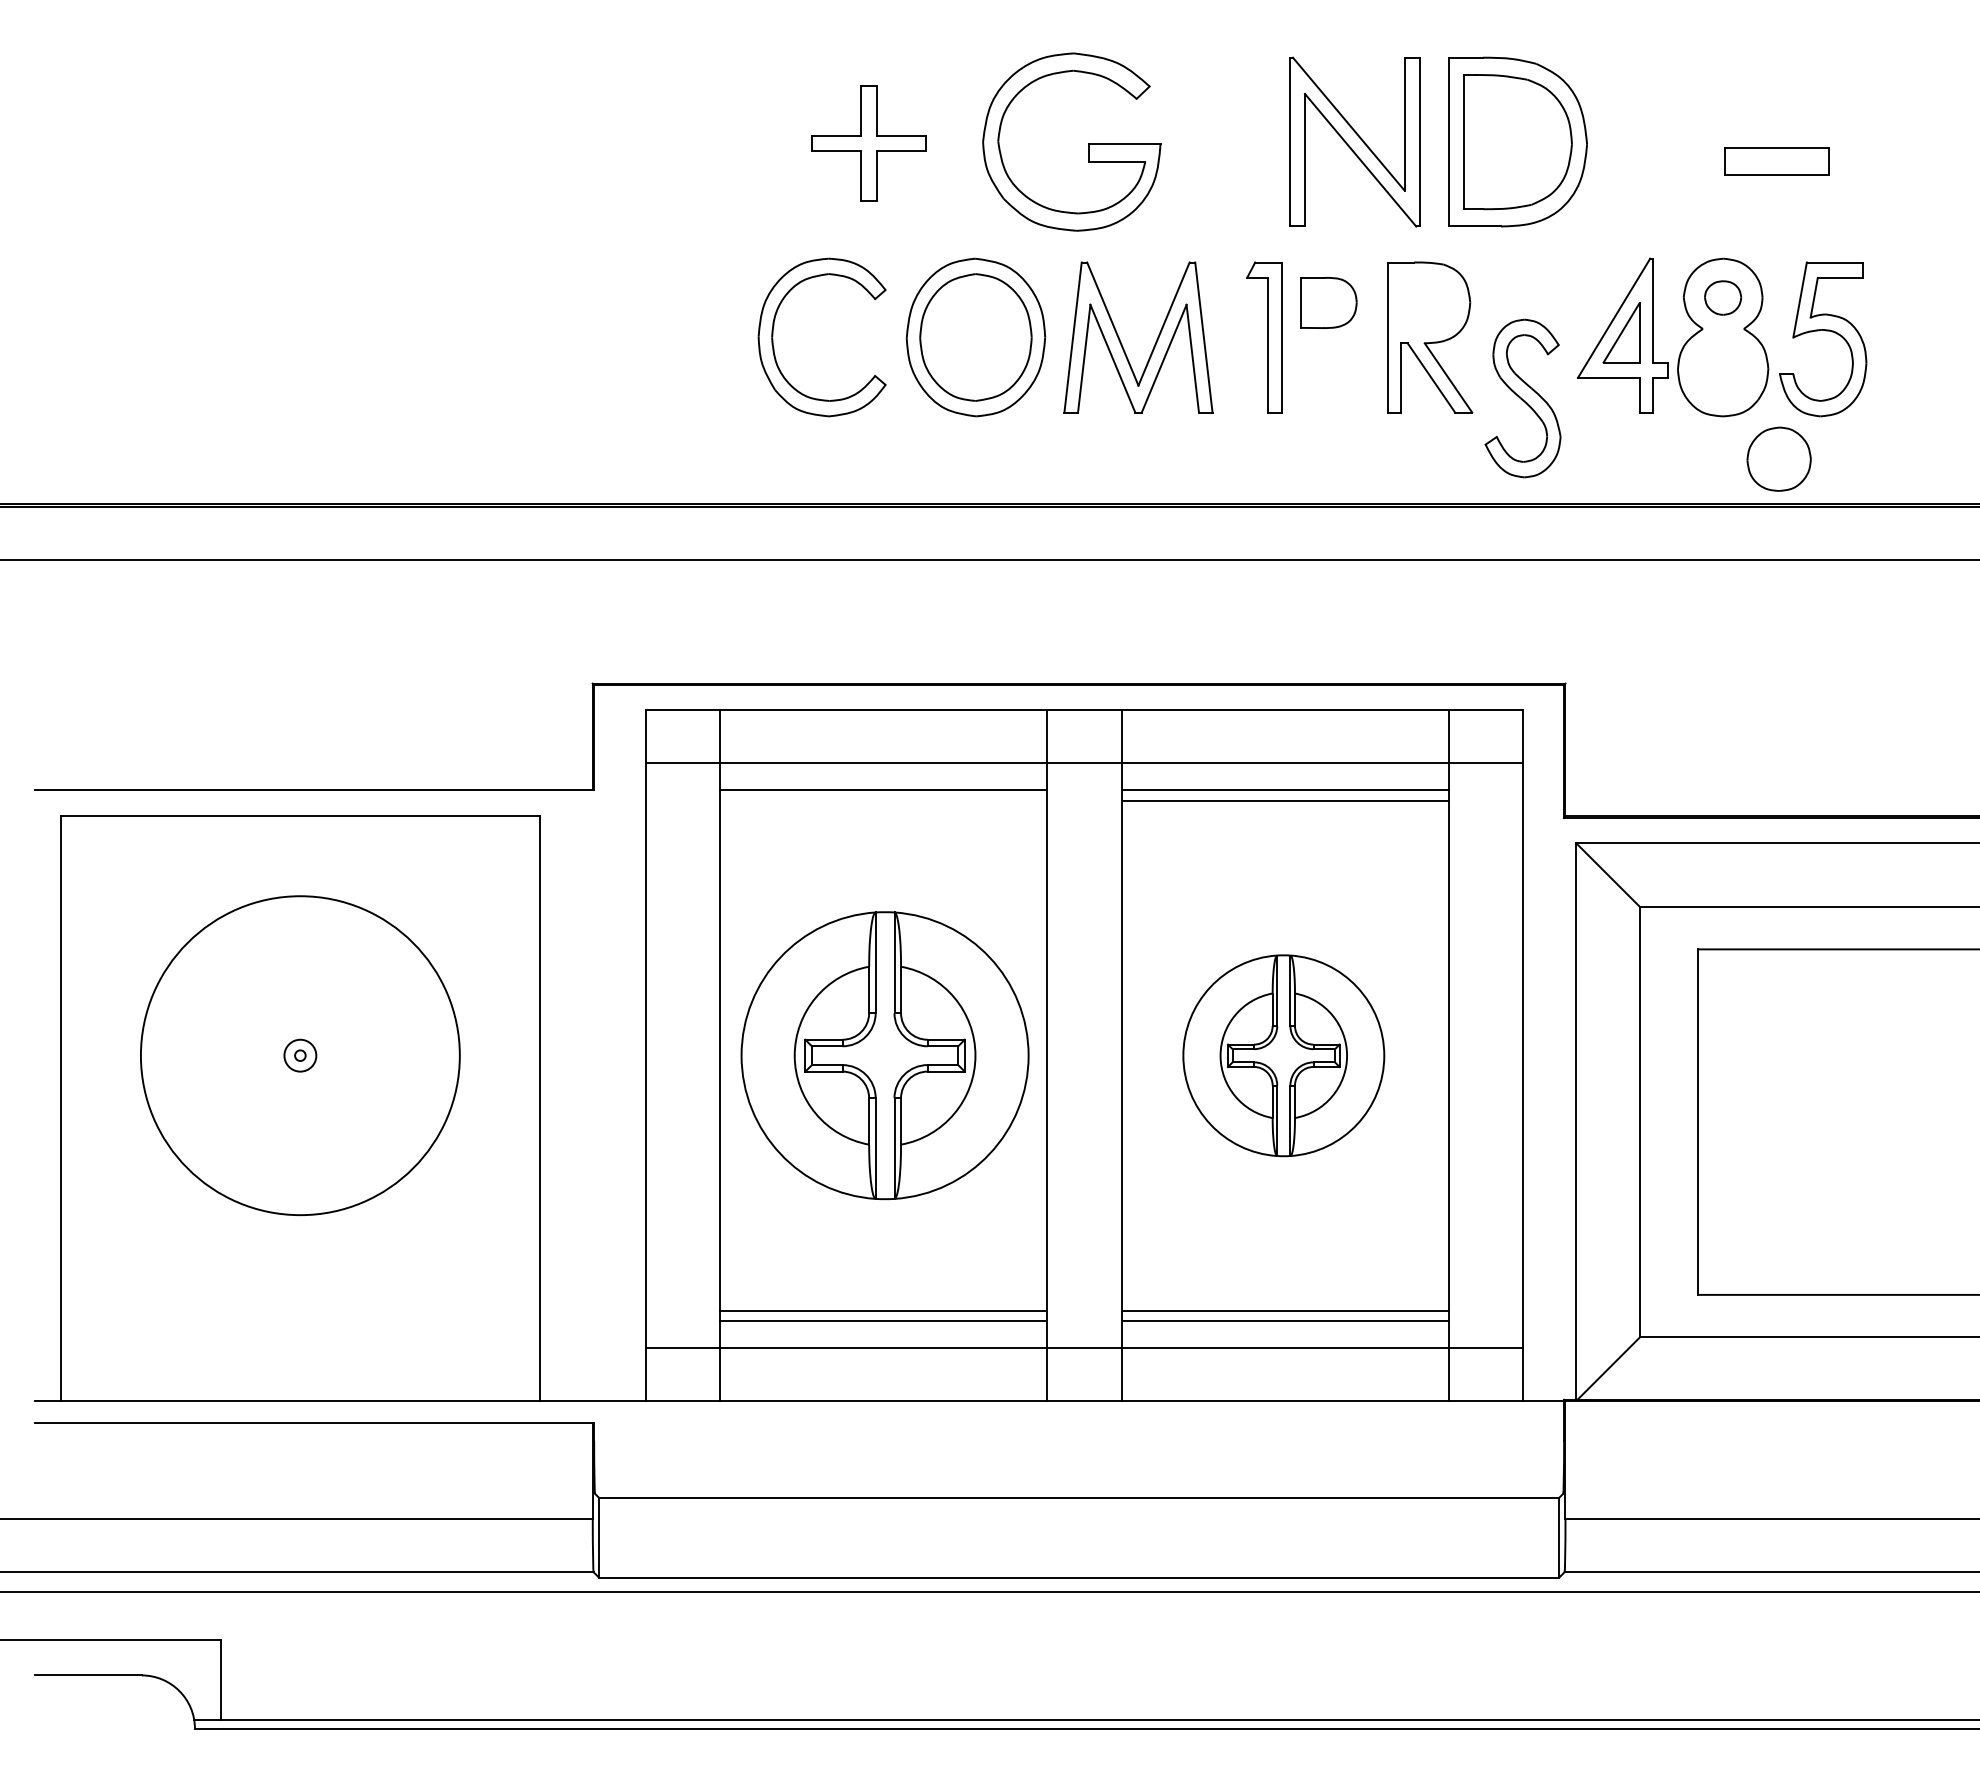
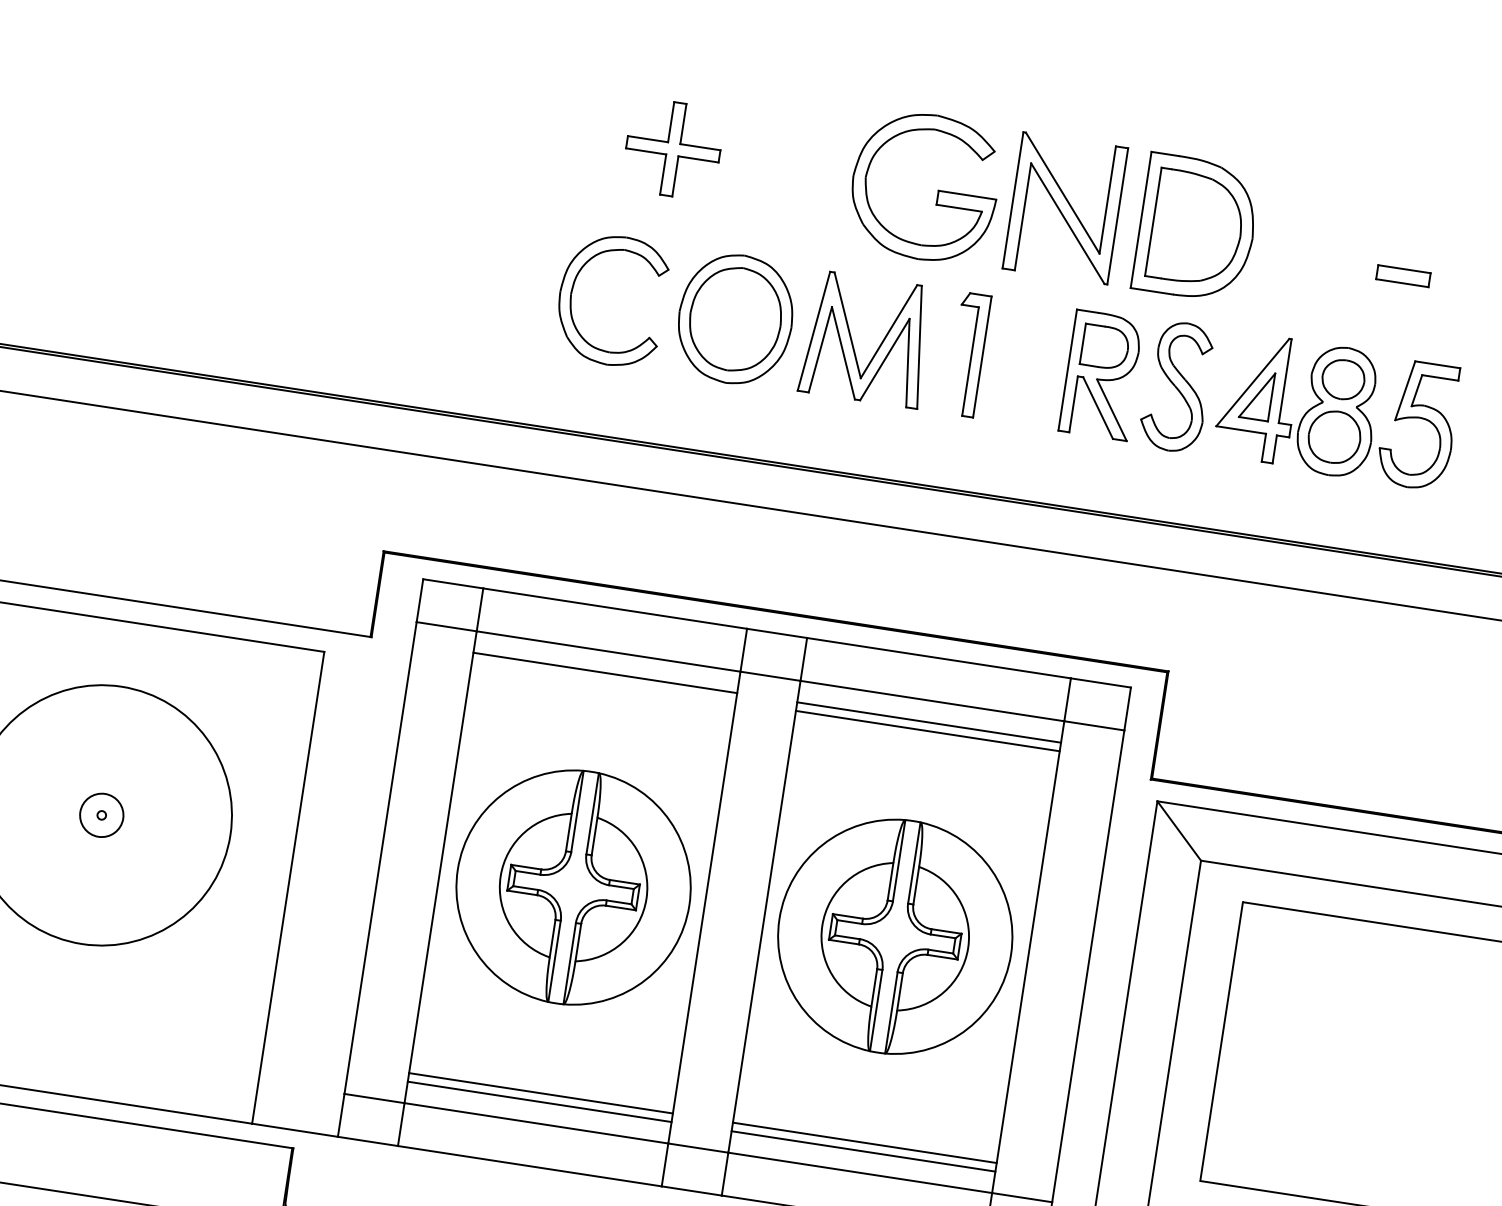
part: (1088, 143) -> (938, 190), moved
part: (1776, 161) -> (1403, 276), size x0.62
part: (1722, 297) -> (1342, 379), size x1.43
part: (1328, 303) -> (1104, 347), moved
part: (1522, 398) -> (1176, 386), moved
part: (1778, 458) -> (1334, 436), moved
circle: (299, 1055) -> (101, 815), size x1.67
part: (1283, 1055) -> (895, 936), size x1.43

